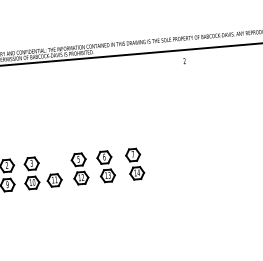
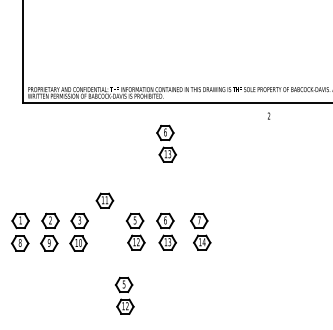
part: (99, 91) -> (166, 143), added
part: (54, 180) -> (104, 200), moved
part: (75, 223) -> (124, 295), added

